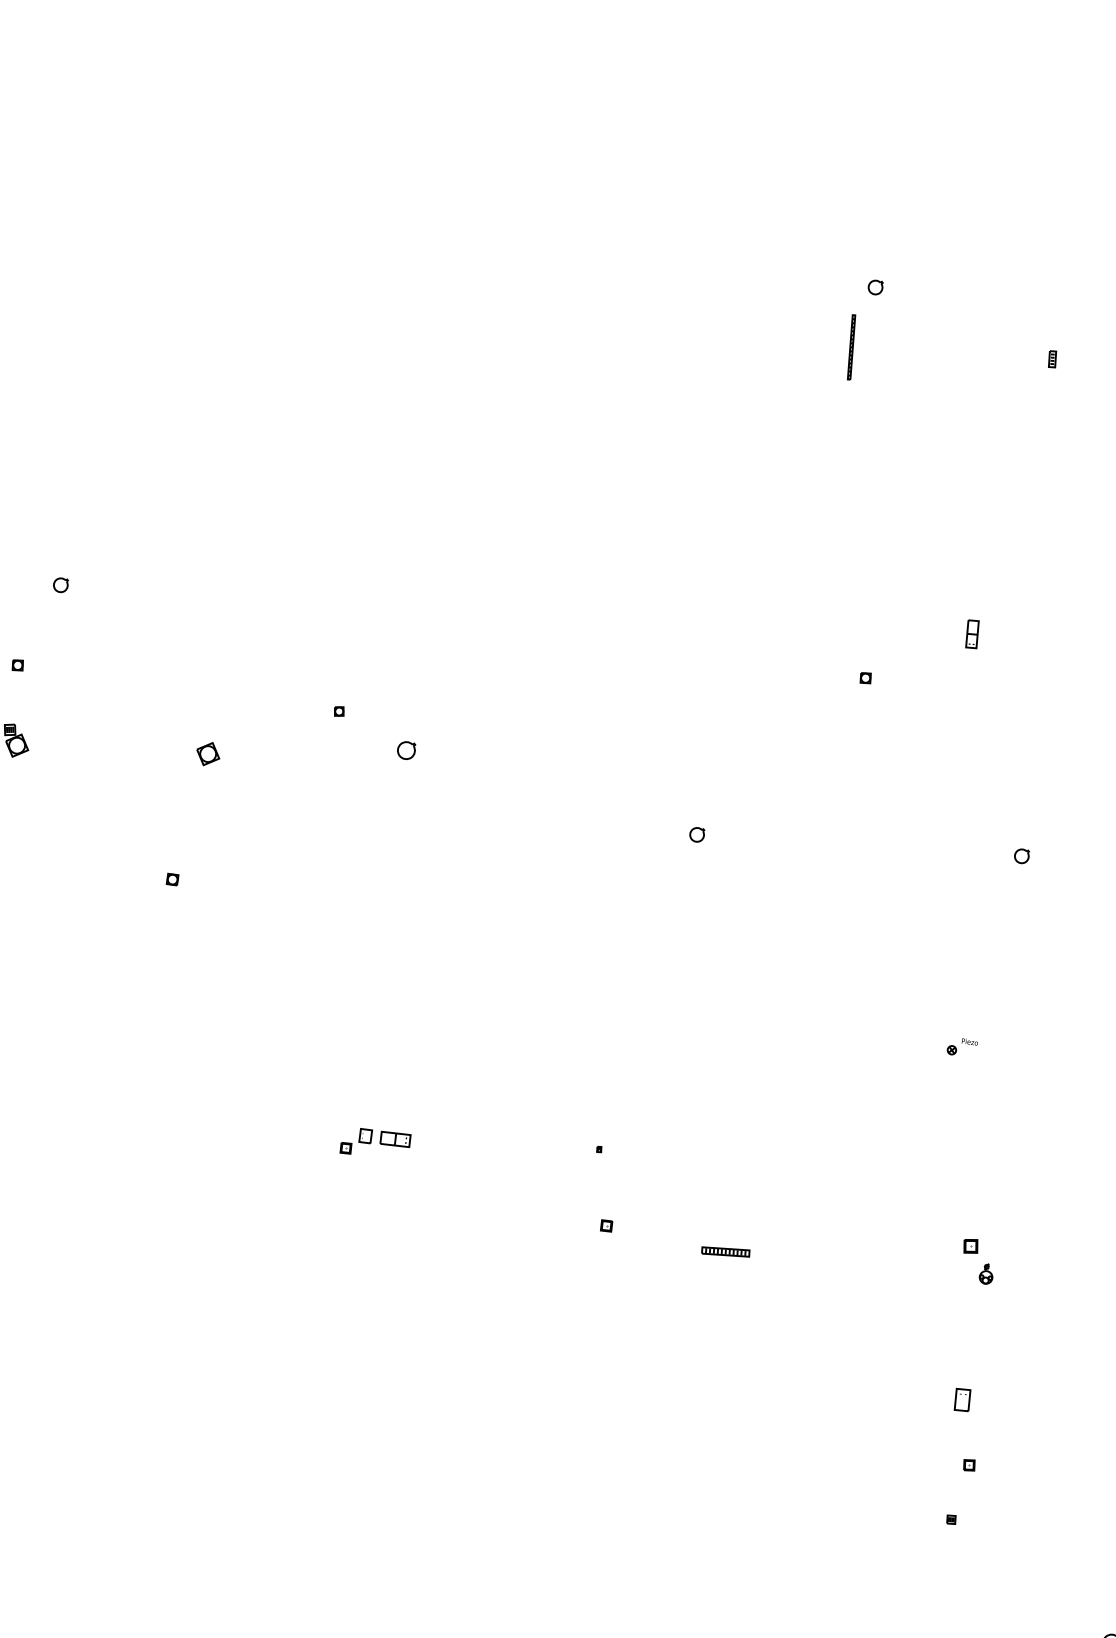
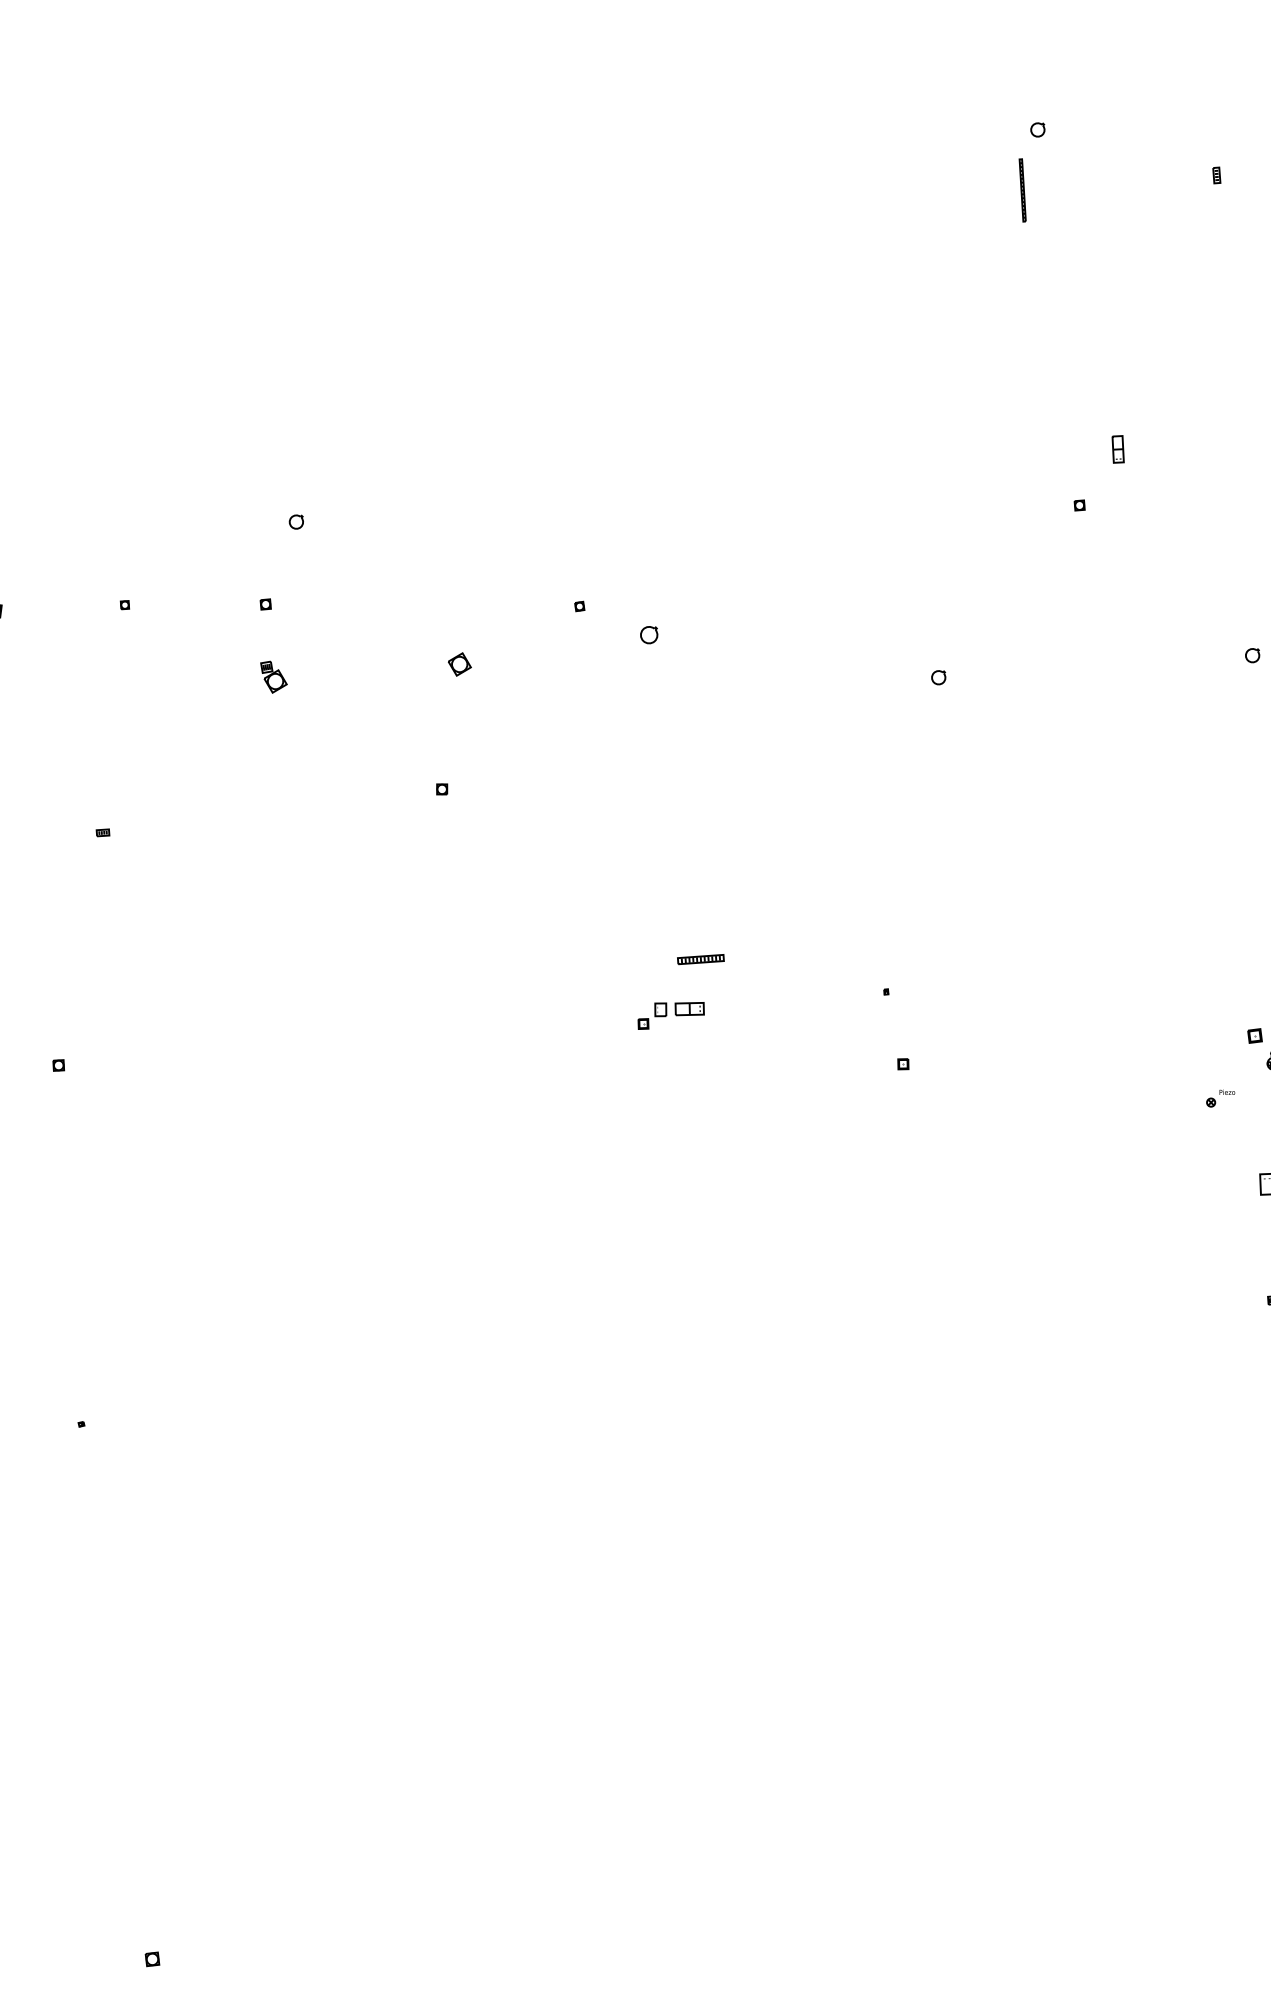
part: (971, 634) -> (1117, 449), moved
part: (962, 1047) -> (1220, 1098), moved
part: (725, 1251) -> (700, 959), moved

